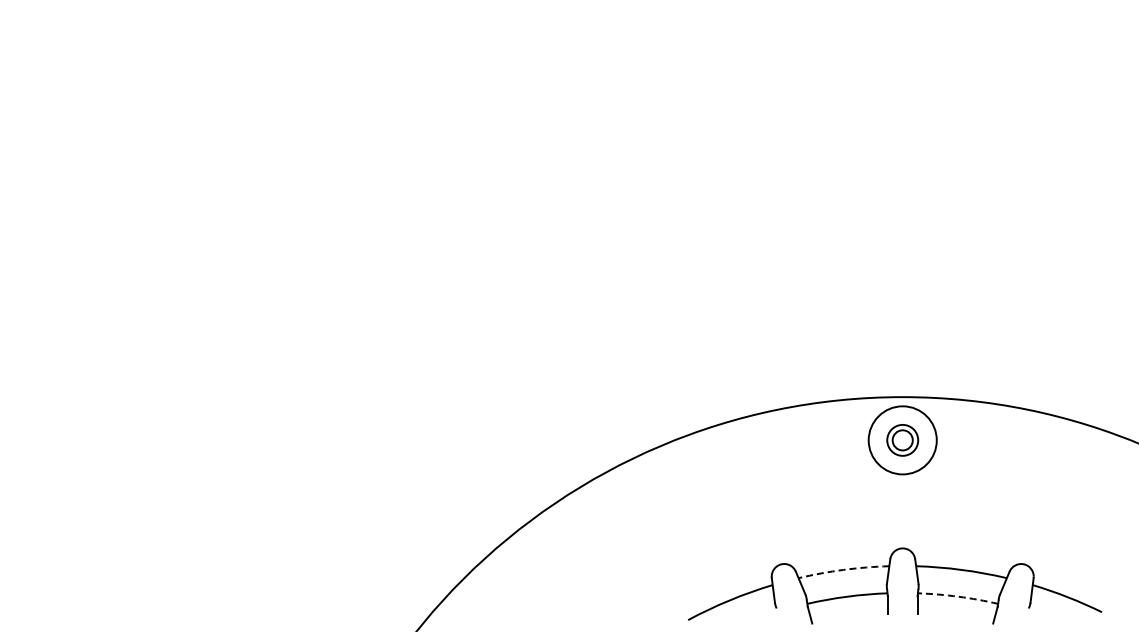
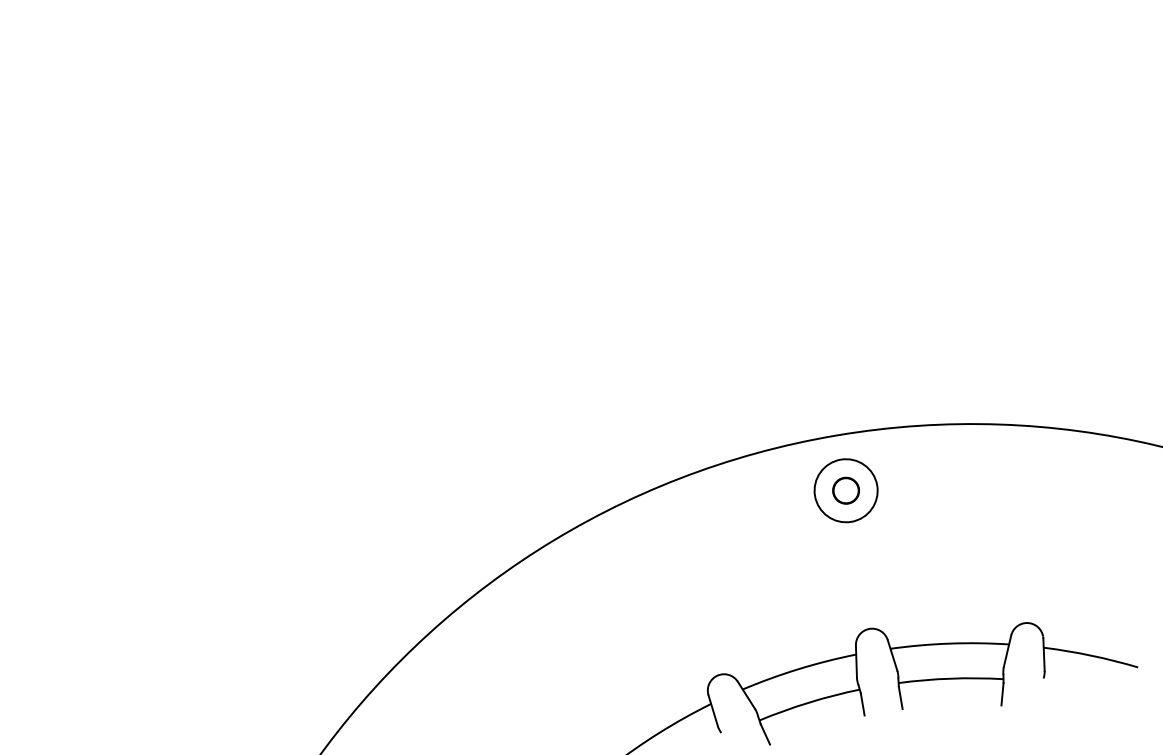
circle: (902, 440) -> (845, 490), size x0.62
circle: (902, 440) -> (845, 490), size x0.71
arc: (843, 569) -> (798, 668), dashed -> solid
arc: (958, 596) -> (951, 678), dashed -> solid

